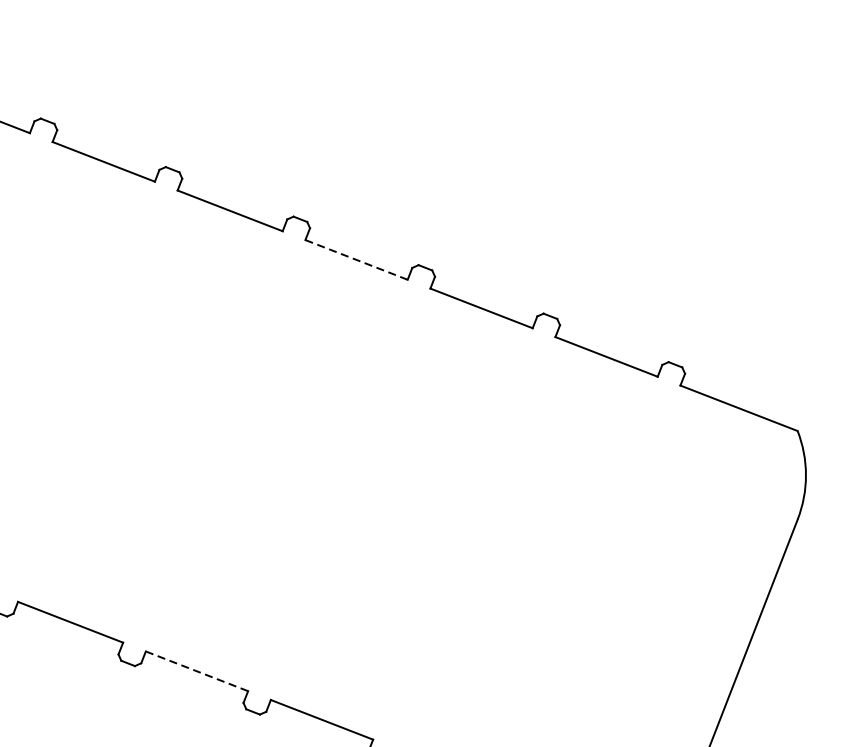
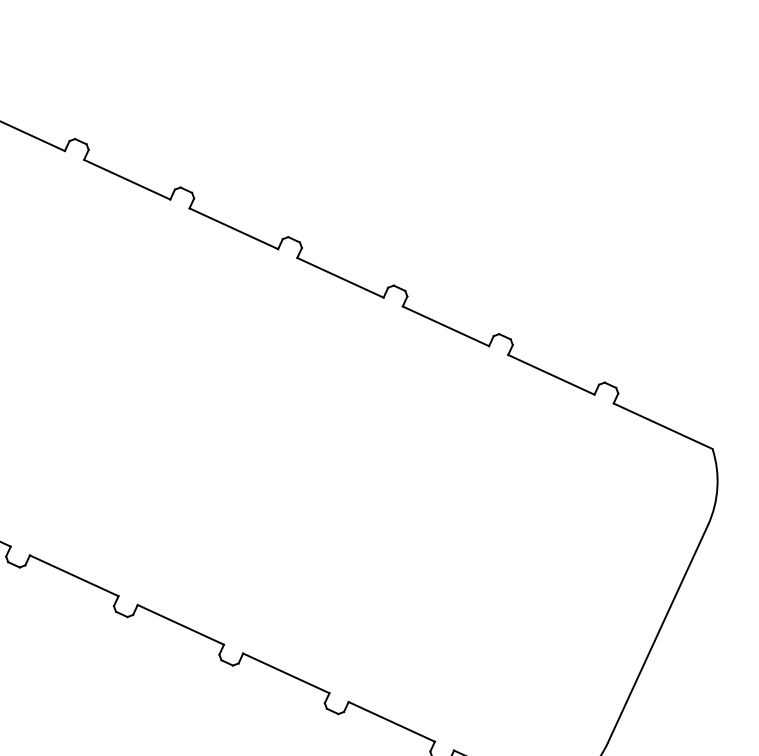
line: (356, 259) -> (340, 277), dashed -> solid
line: (196, 670) -> (180, 624), dashed -> solid

